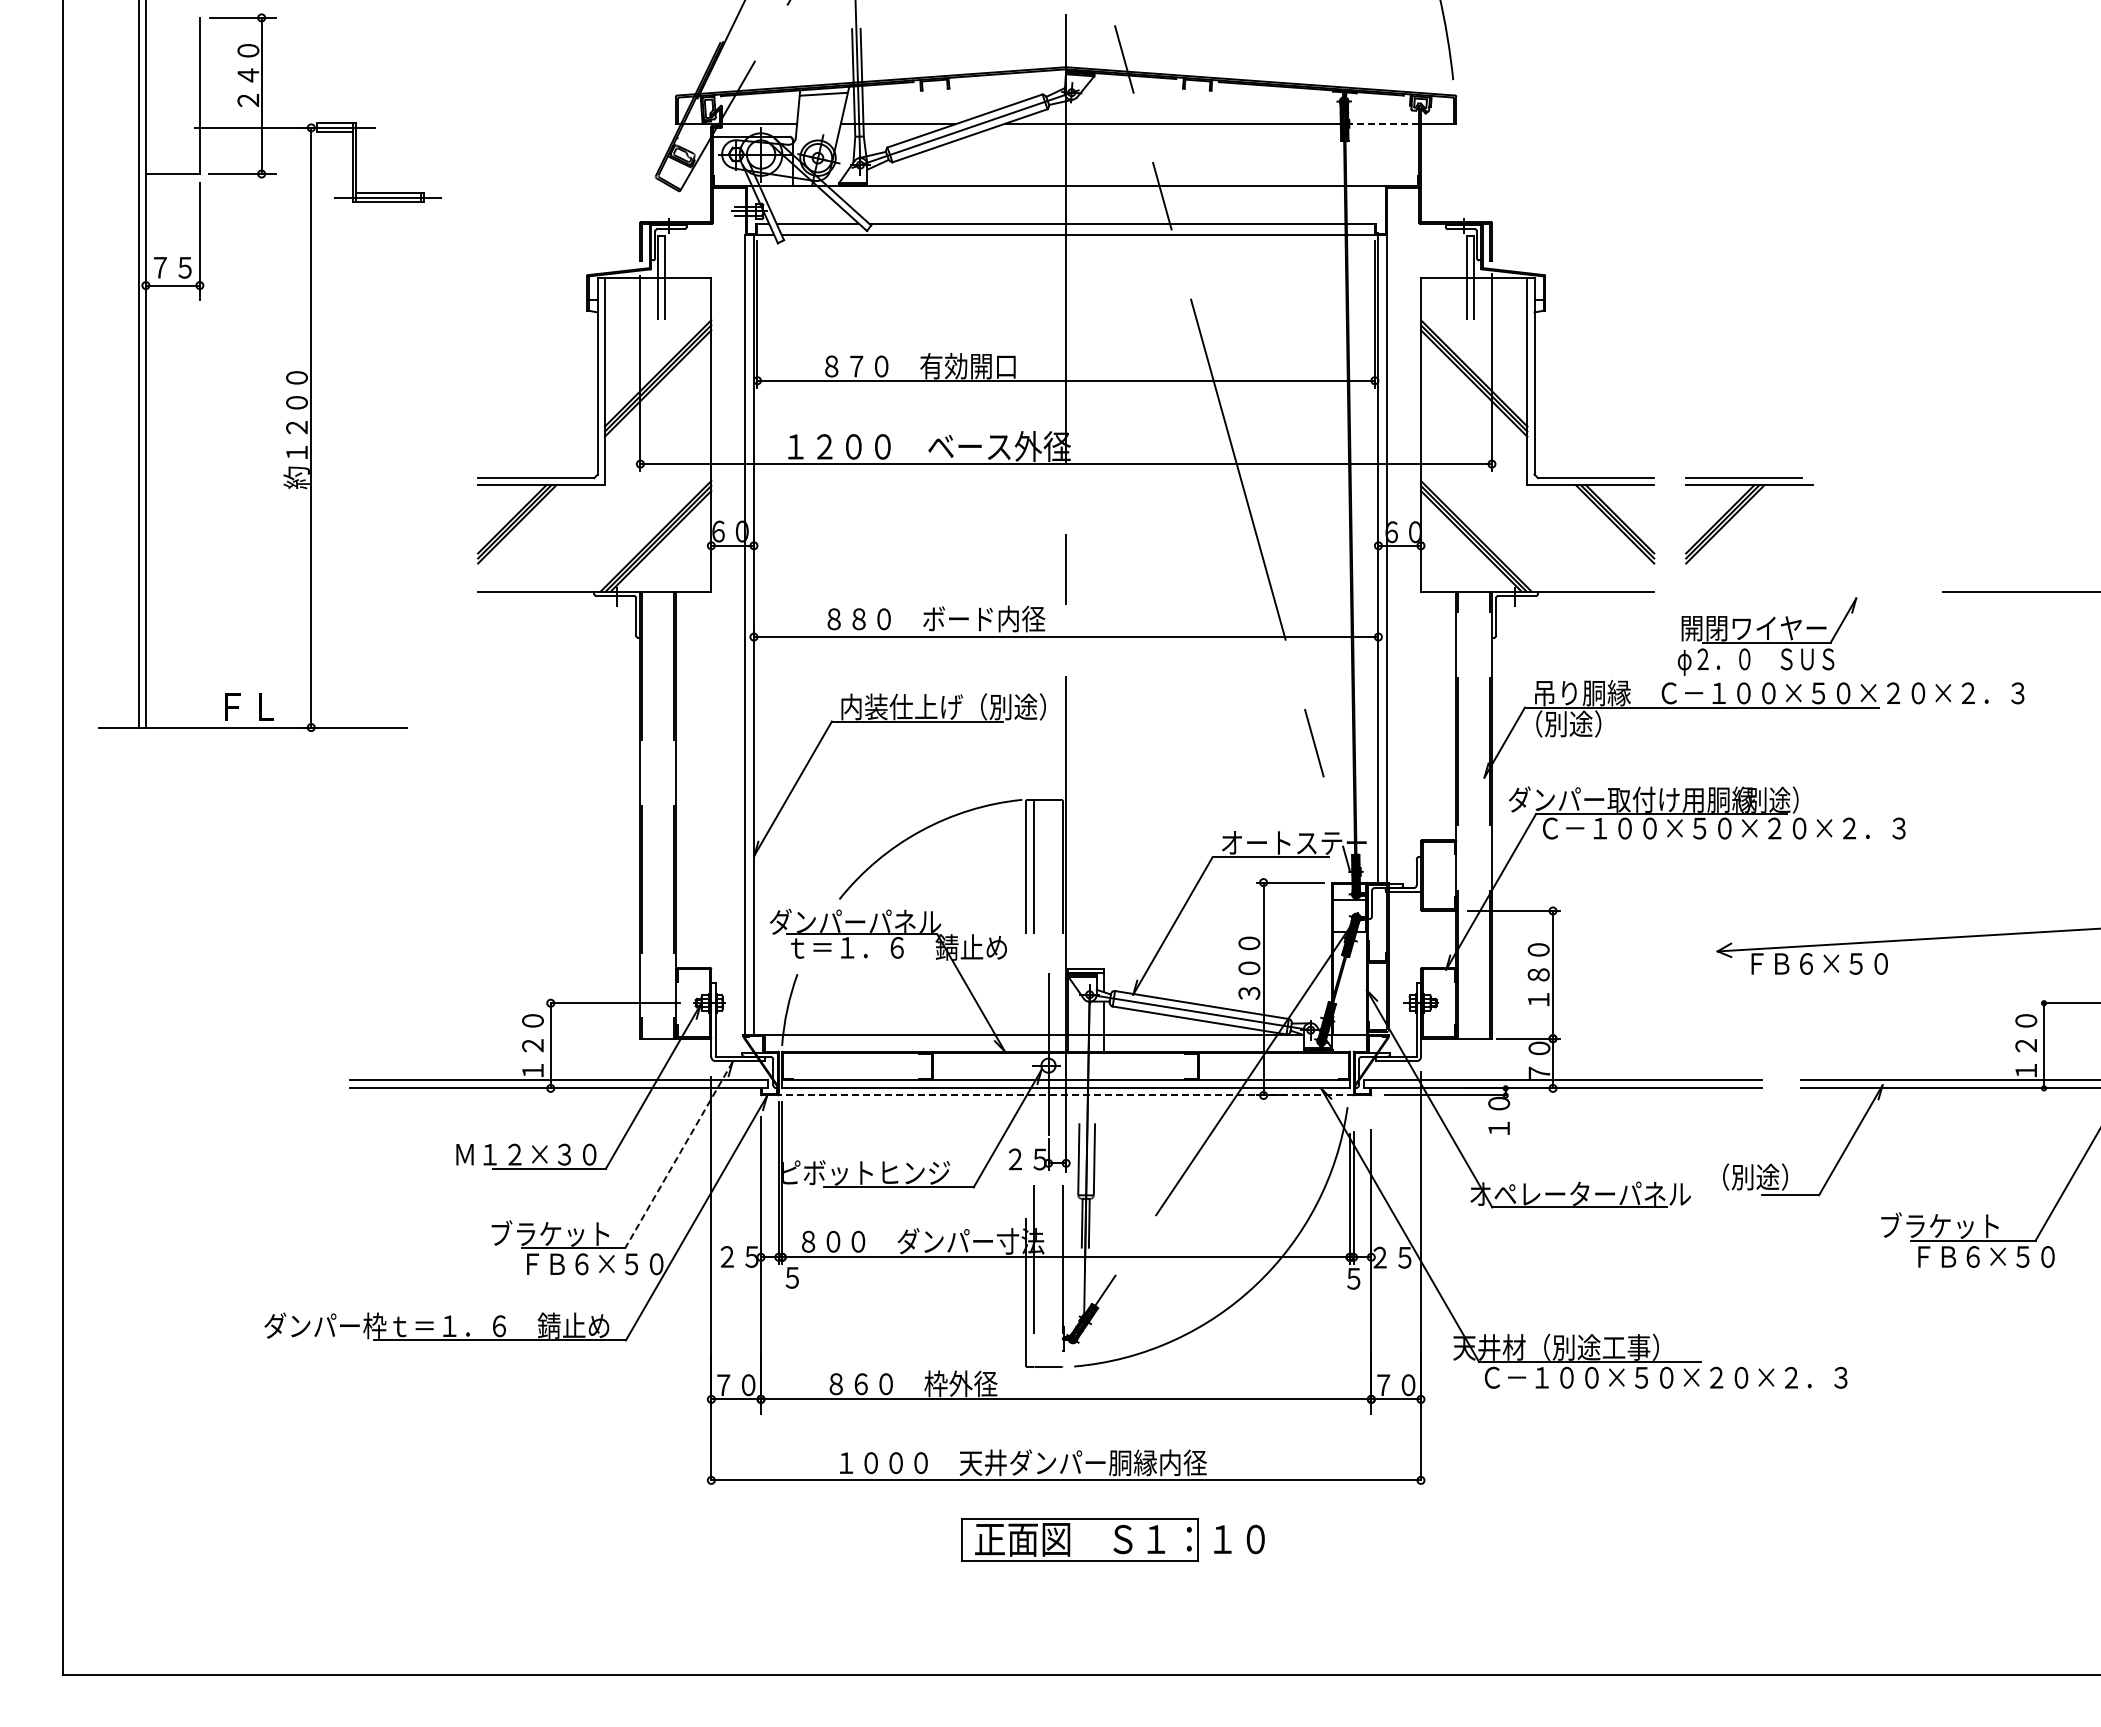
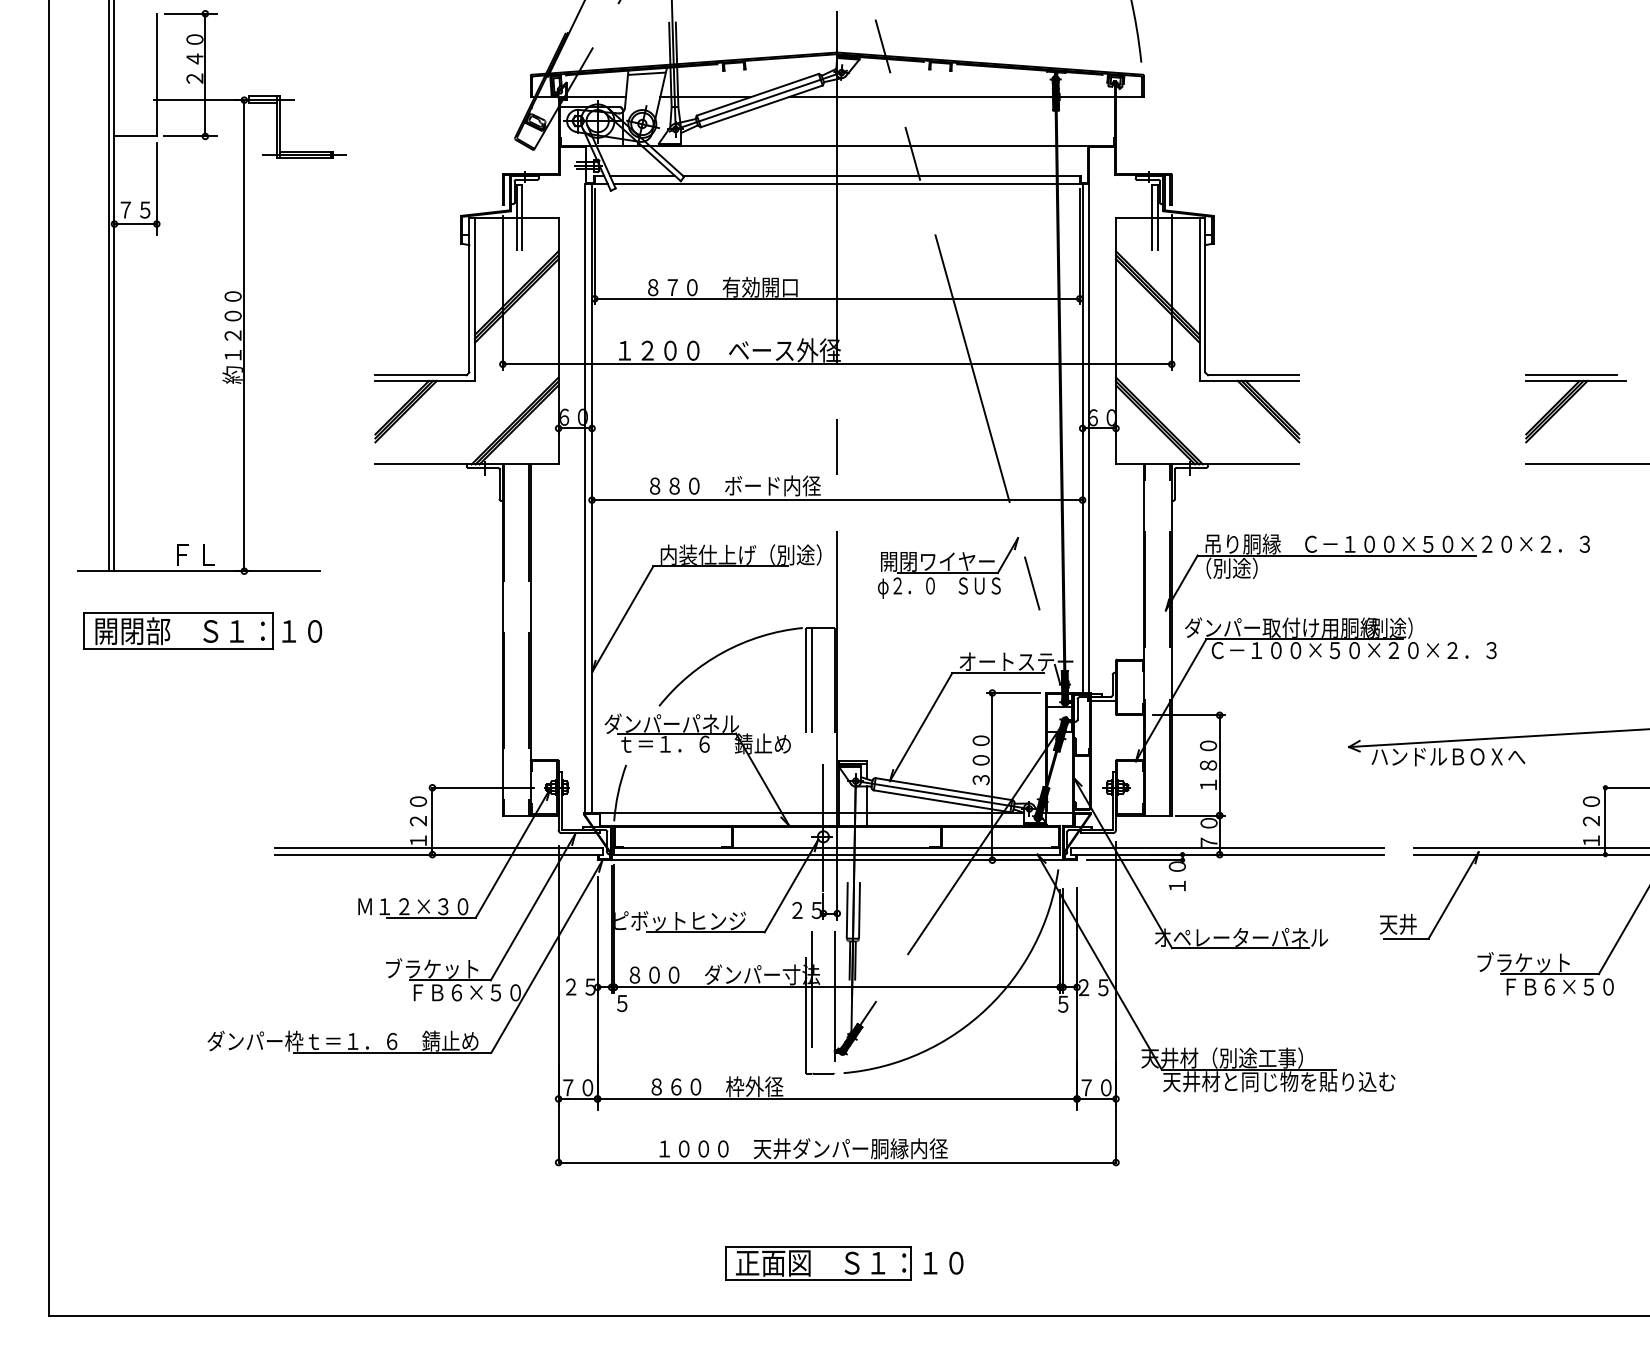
line: (1383, 124) -> (1086, 97), dashed -> solid
part: (1740, 510) -> (1568, 400), moved
part: (1767, 636) -> (948, 568), moved
part: (258, 803) -> (202, 630), added
text: (1844, 963) -> (1448, 756), ＦＢ６×５０ -> ハンドルＢＯＸへ
line: (1065, 1095) -> (836, 860), dashed -> solid
line: (678, 1155) -> (532, 907), dashed -> solid
text: (1763, 1176) -> (1385, 923), （別途） -> 天井
text: (1664, 1377) -> (1307, 1081), Ｃ－１００×５０×２０×２．３ -> 天井材と同じ物を貼り込む
part: (1112, 1539) -> (843, 1263), moved

